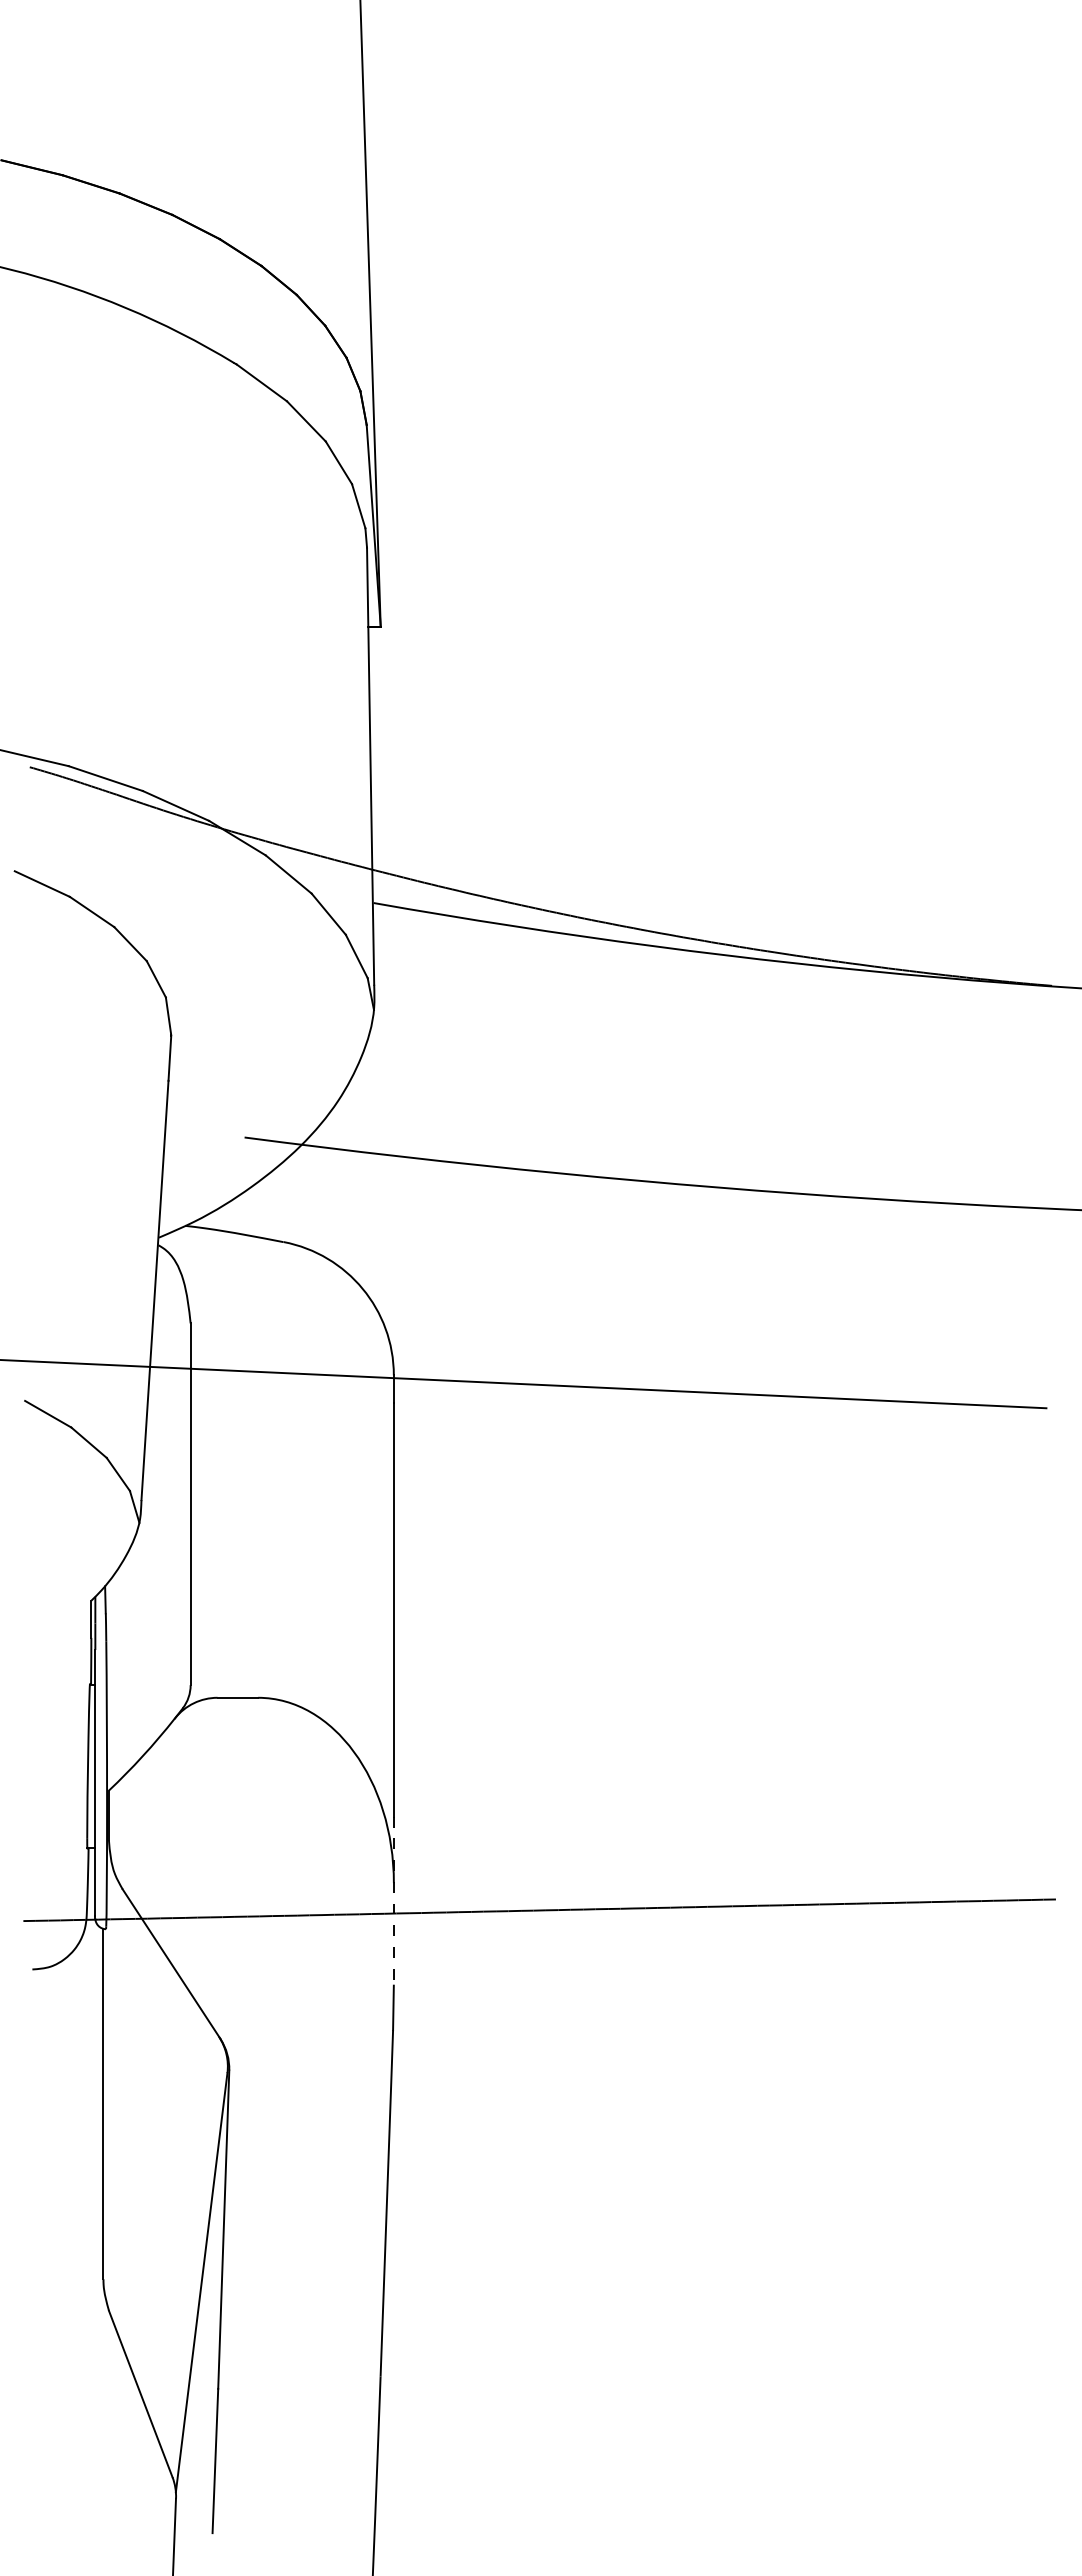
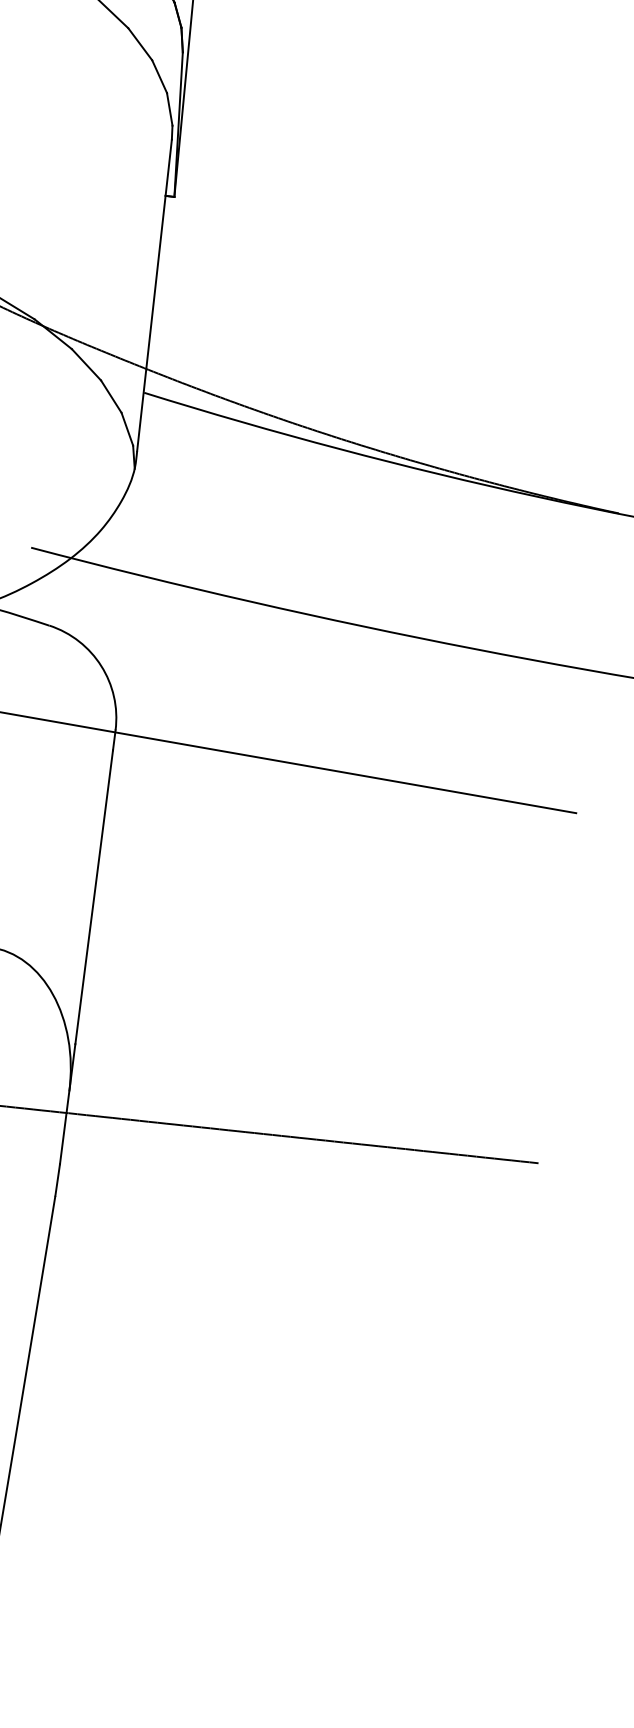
line: (393, 1901) -> (67, 1104), dashed -> solid

